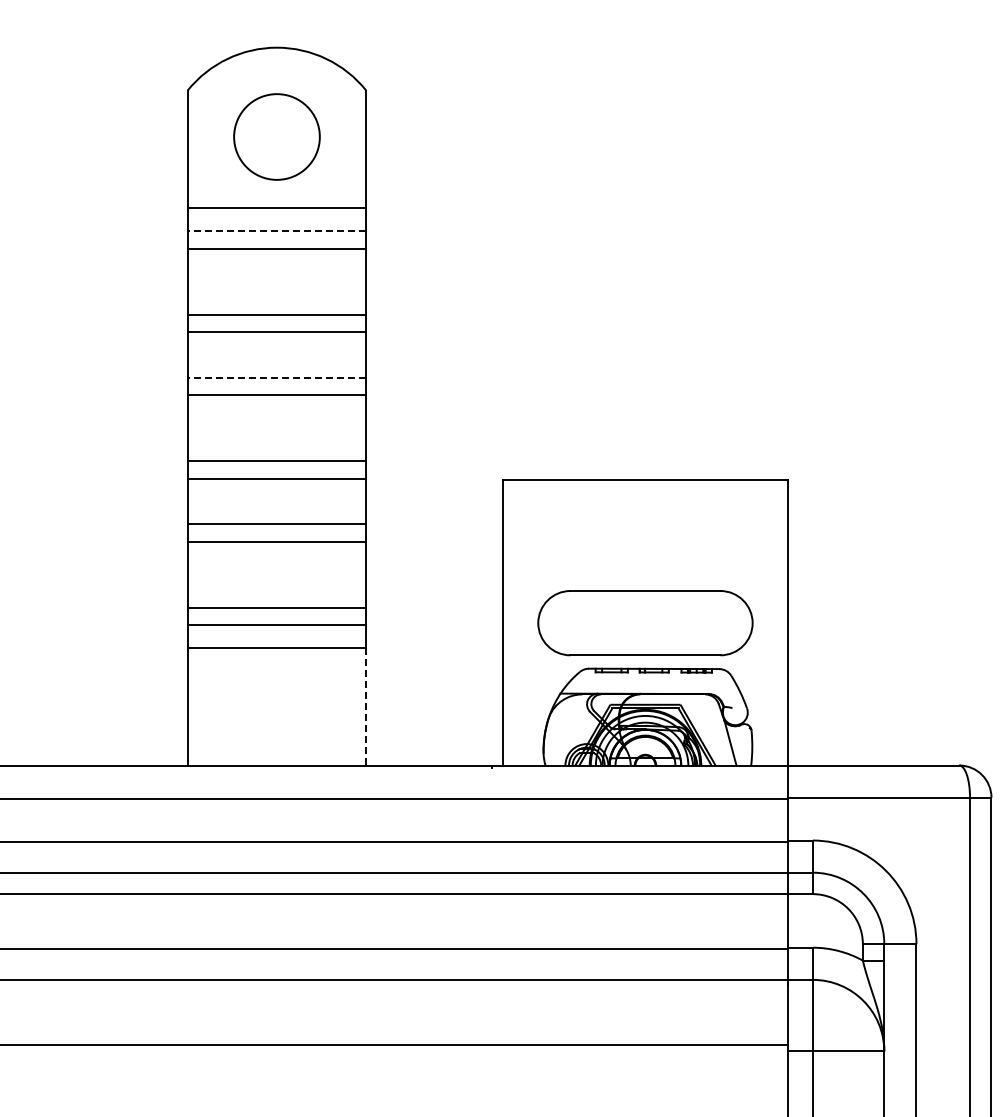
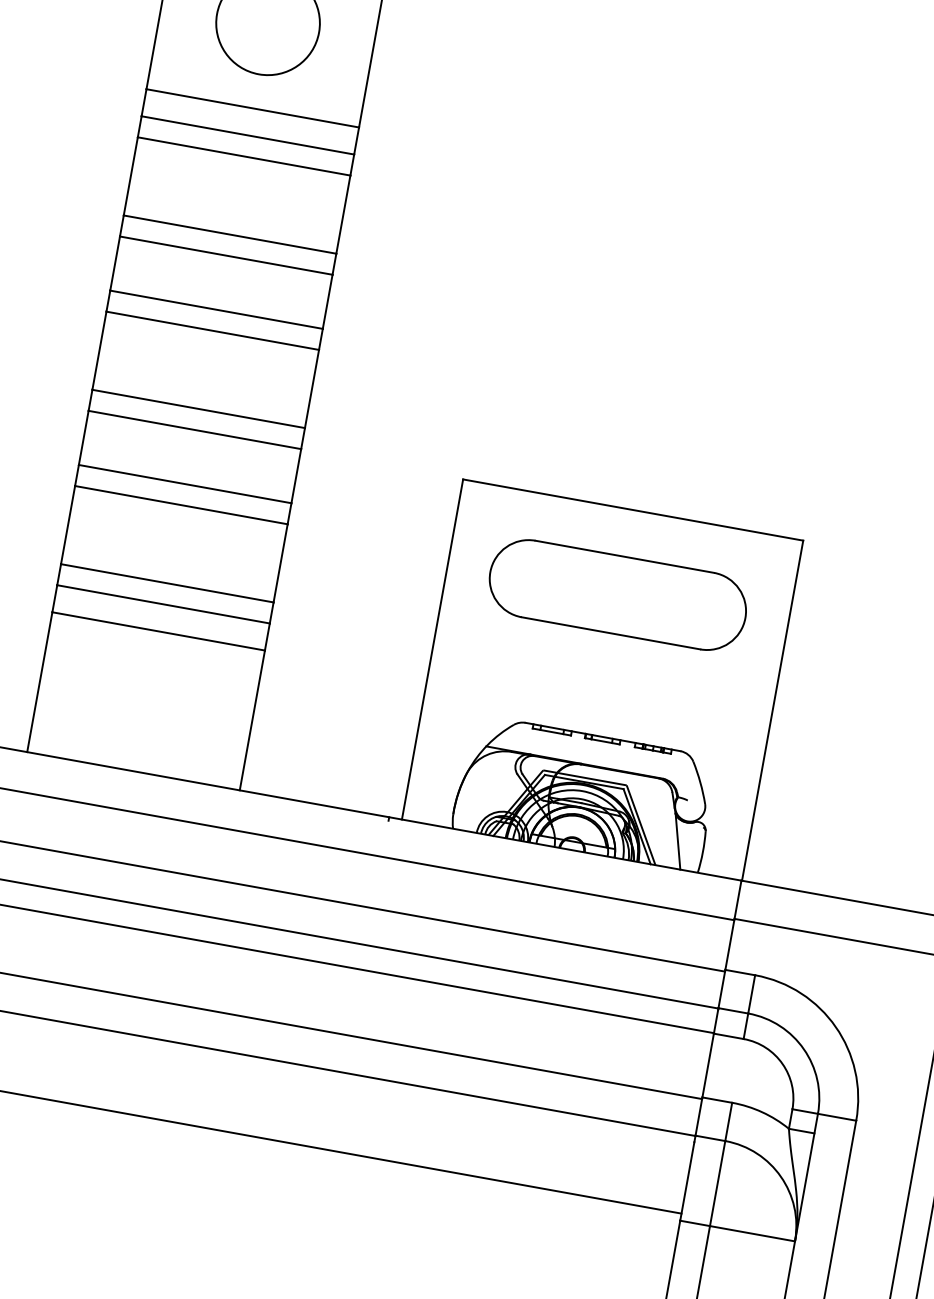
line: (276, 231) -> (247, 135), dashed -> solid
line: (276, 377) -> (216, 309), dashed -> solid
part: (645, 623) -> (617, 595), moved
line: (366, 706) -> (252, 720), dashed -> solid

